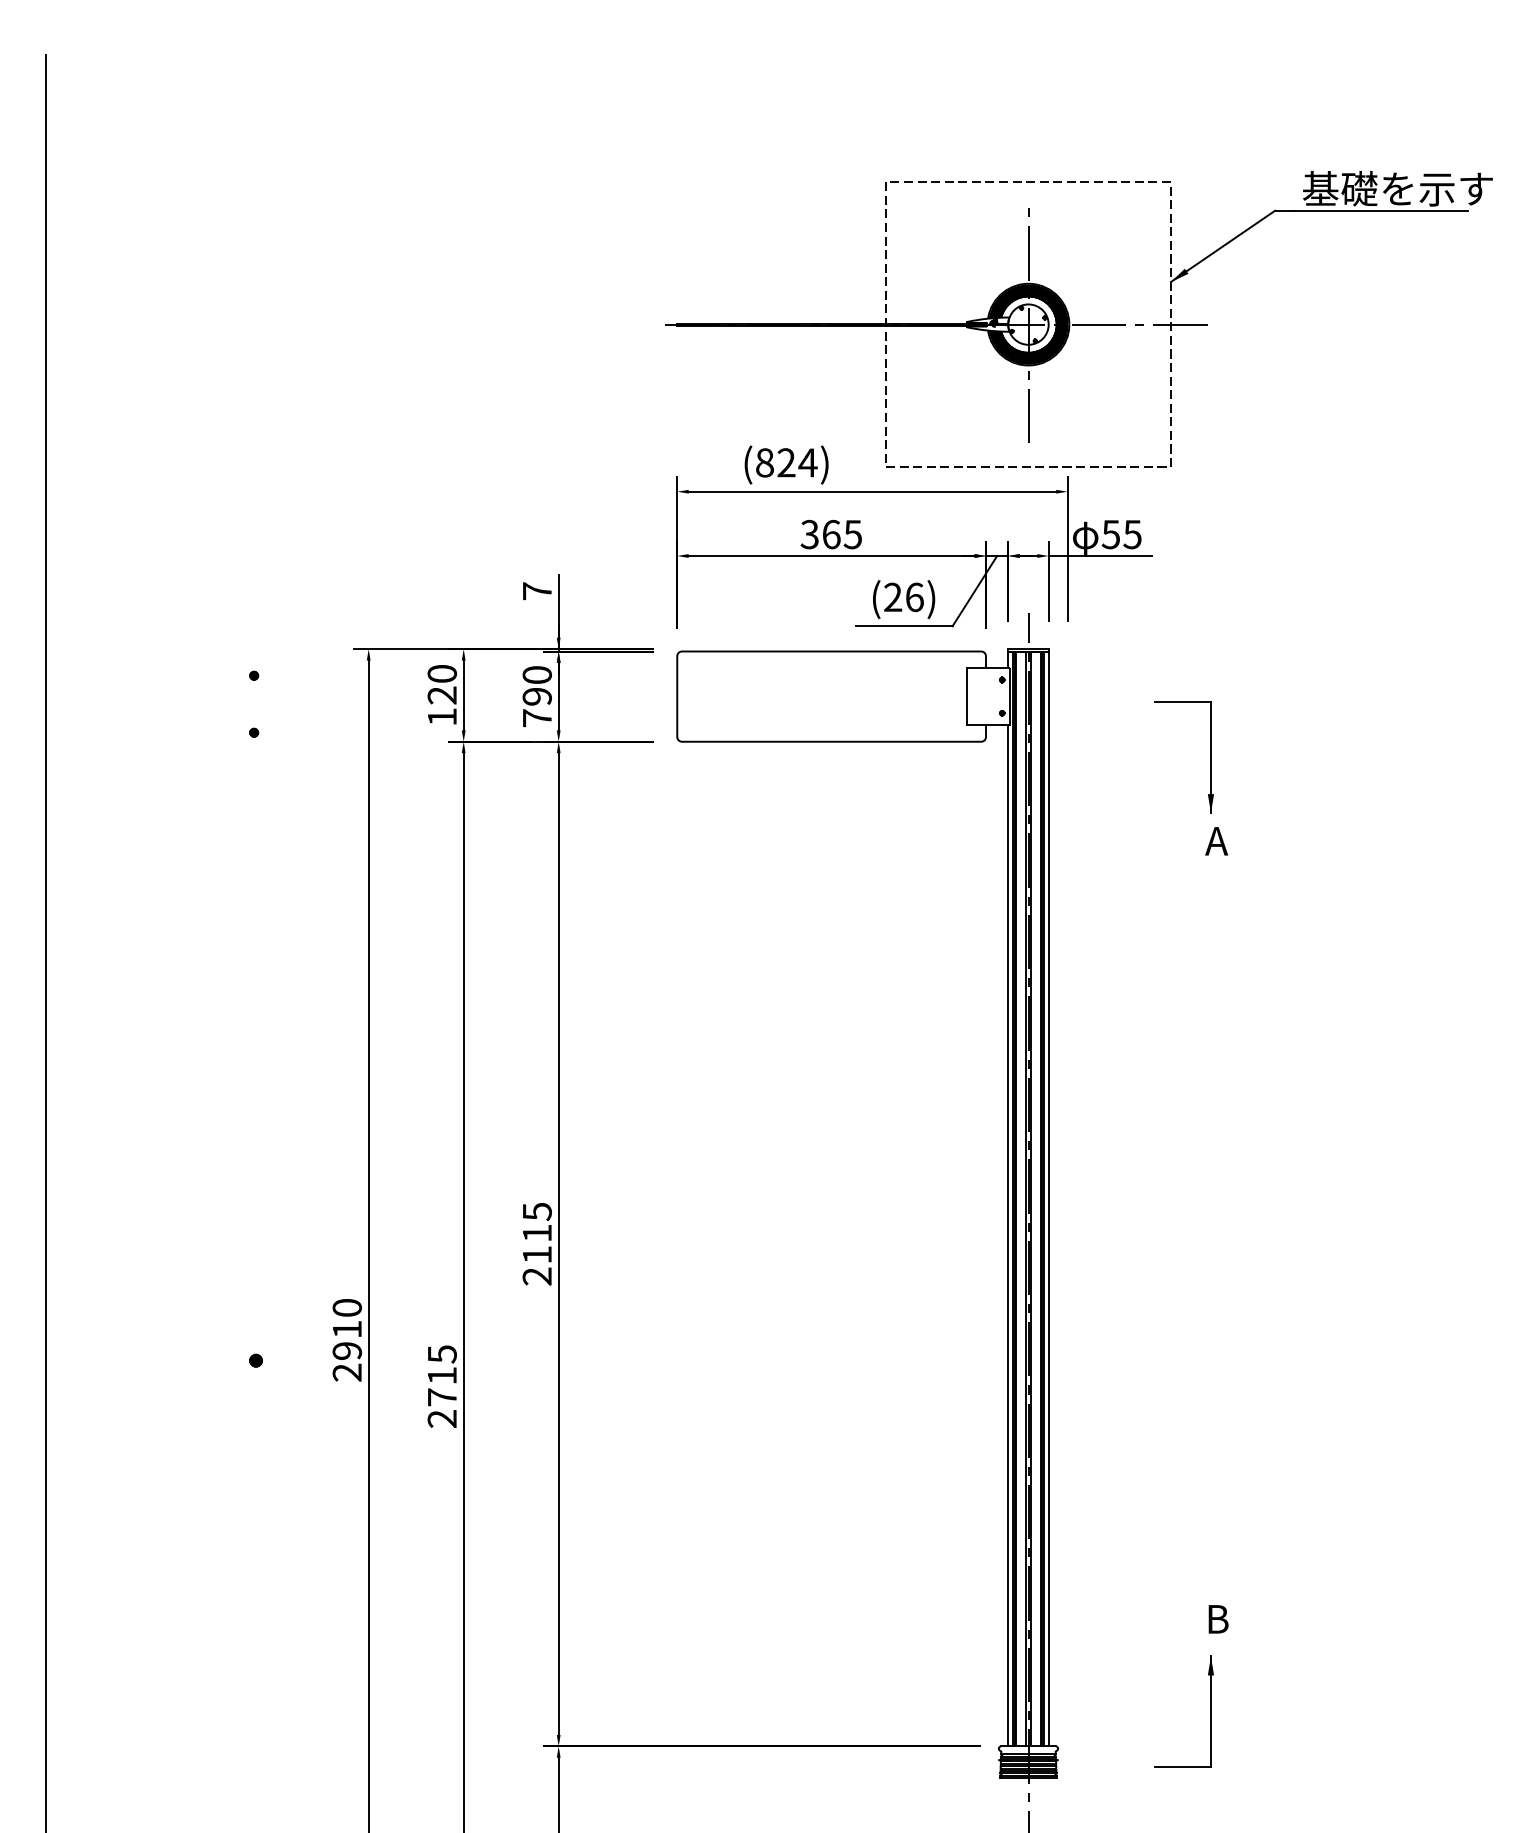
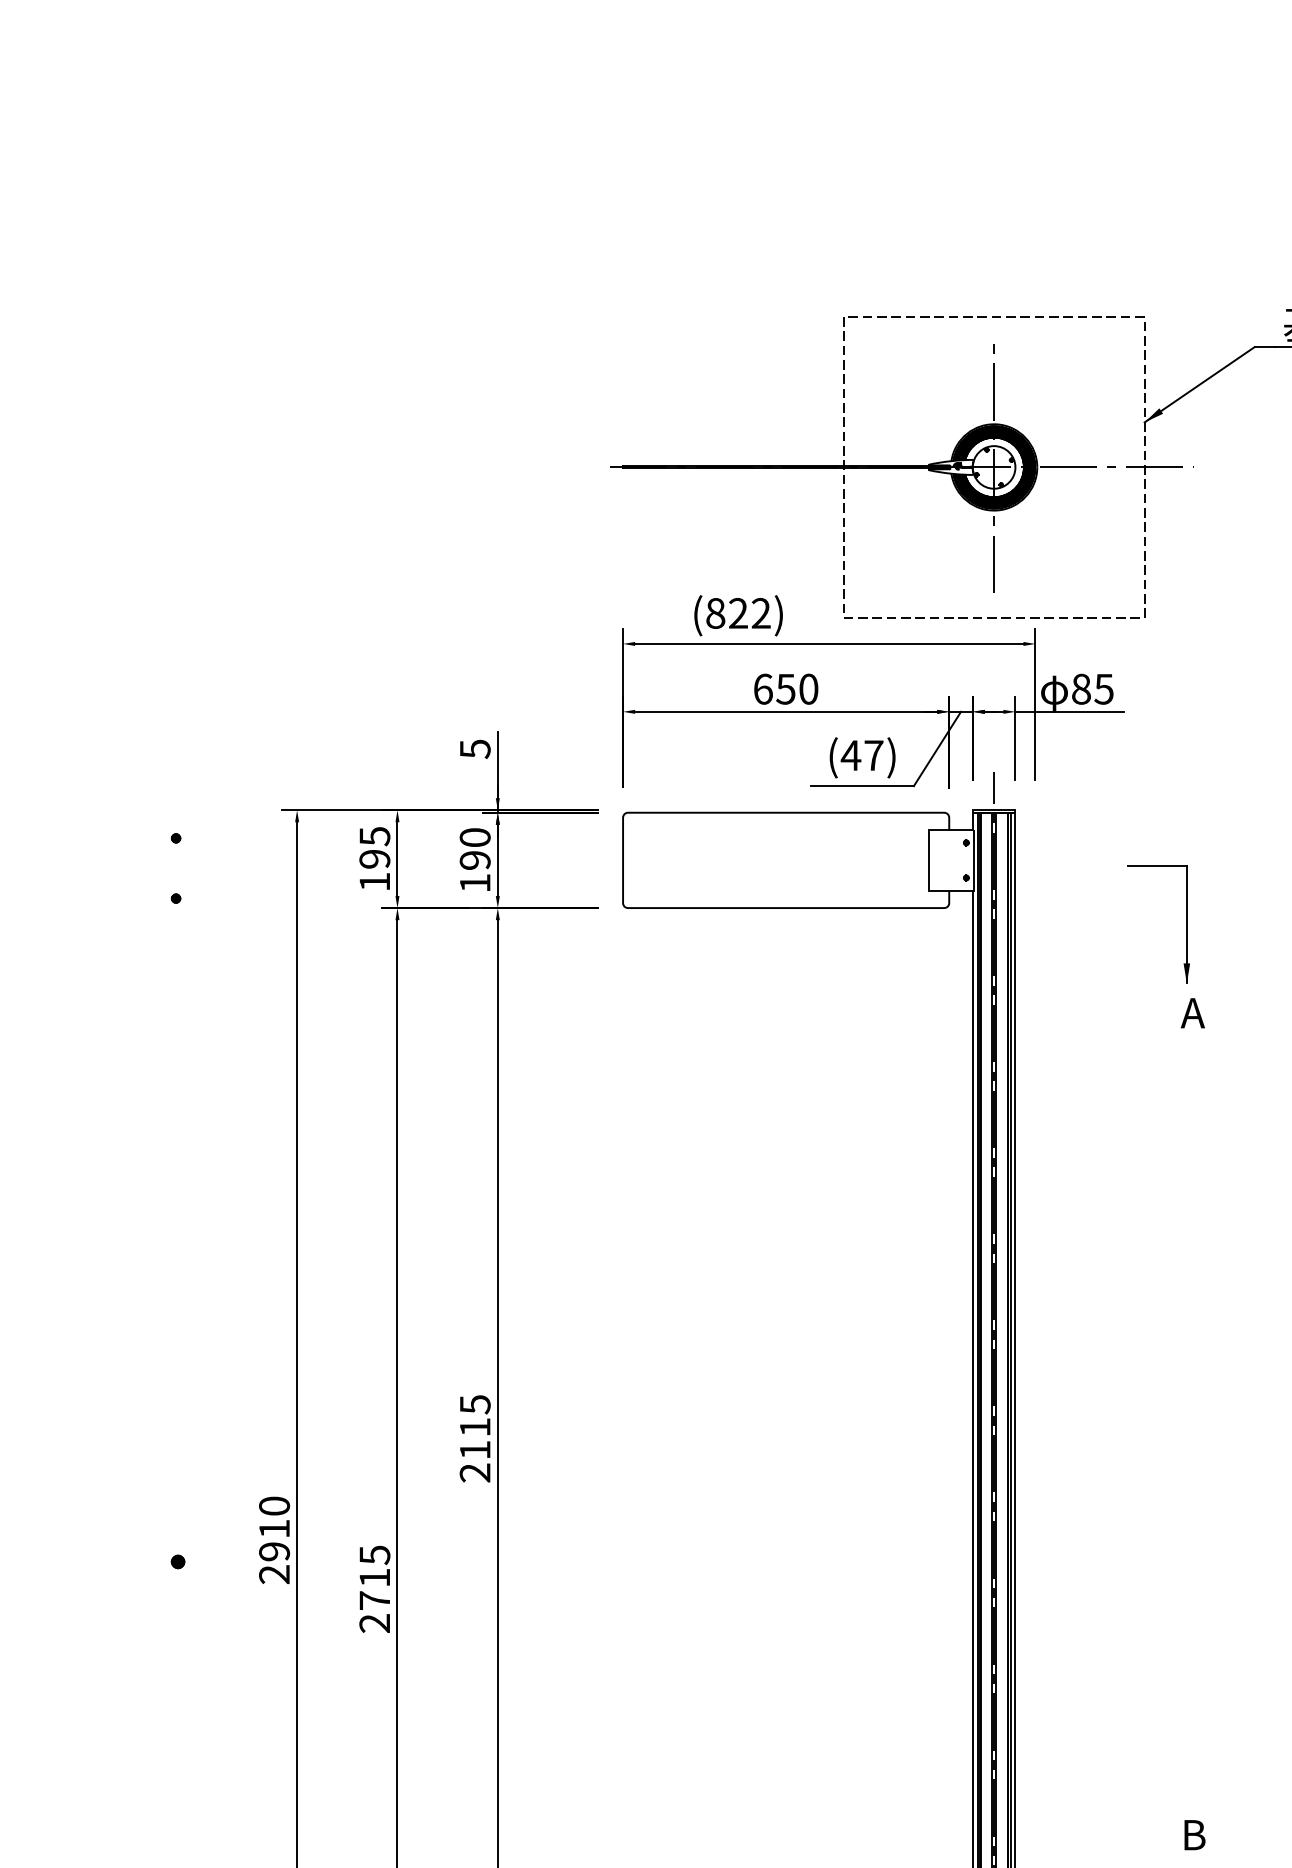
text: (807, 462) -> (760, 613), (824) -> (822)
text: (830, 534) -> (784, 689), 365 -> 650
text: (1110, 534) -> (1080, 689), 55 -> 85
text: (537, 591) -> (475, 749), 7 -> 5
text: (903, 597) -> (862, 755), (26) -> (47)
text: (441, 684) -> (374, 847), 120 -> 195
text: (537, 718) -> (475, 883), 790 -> 190

